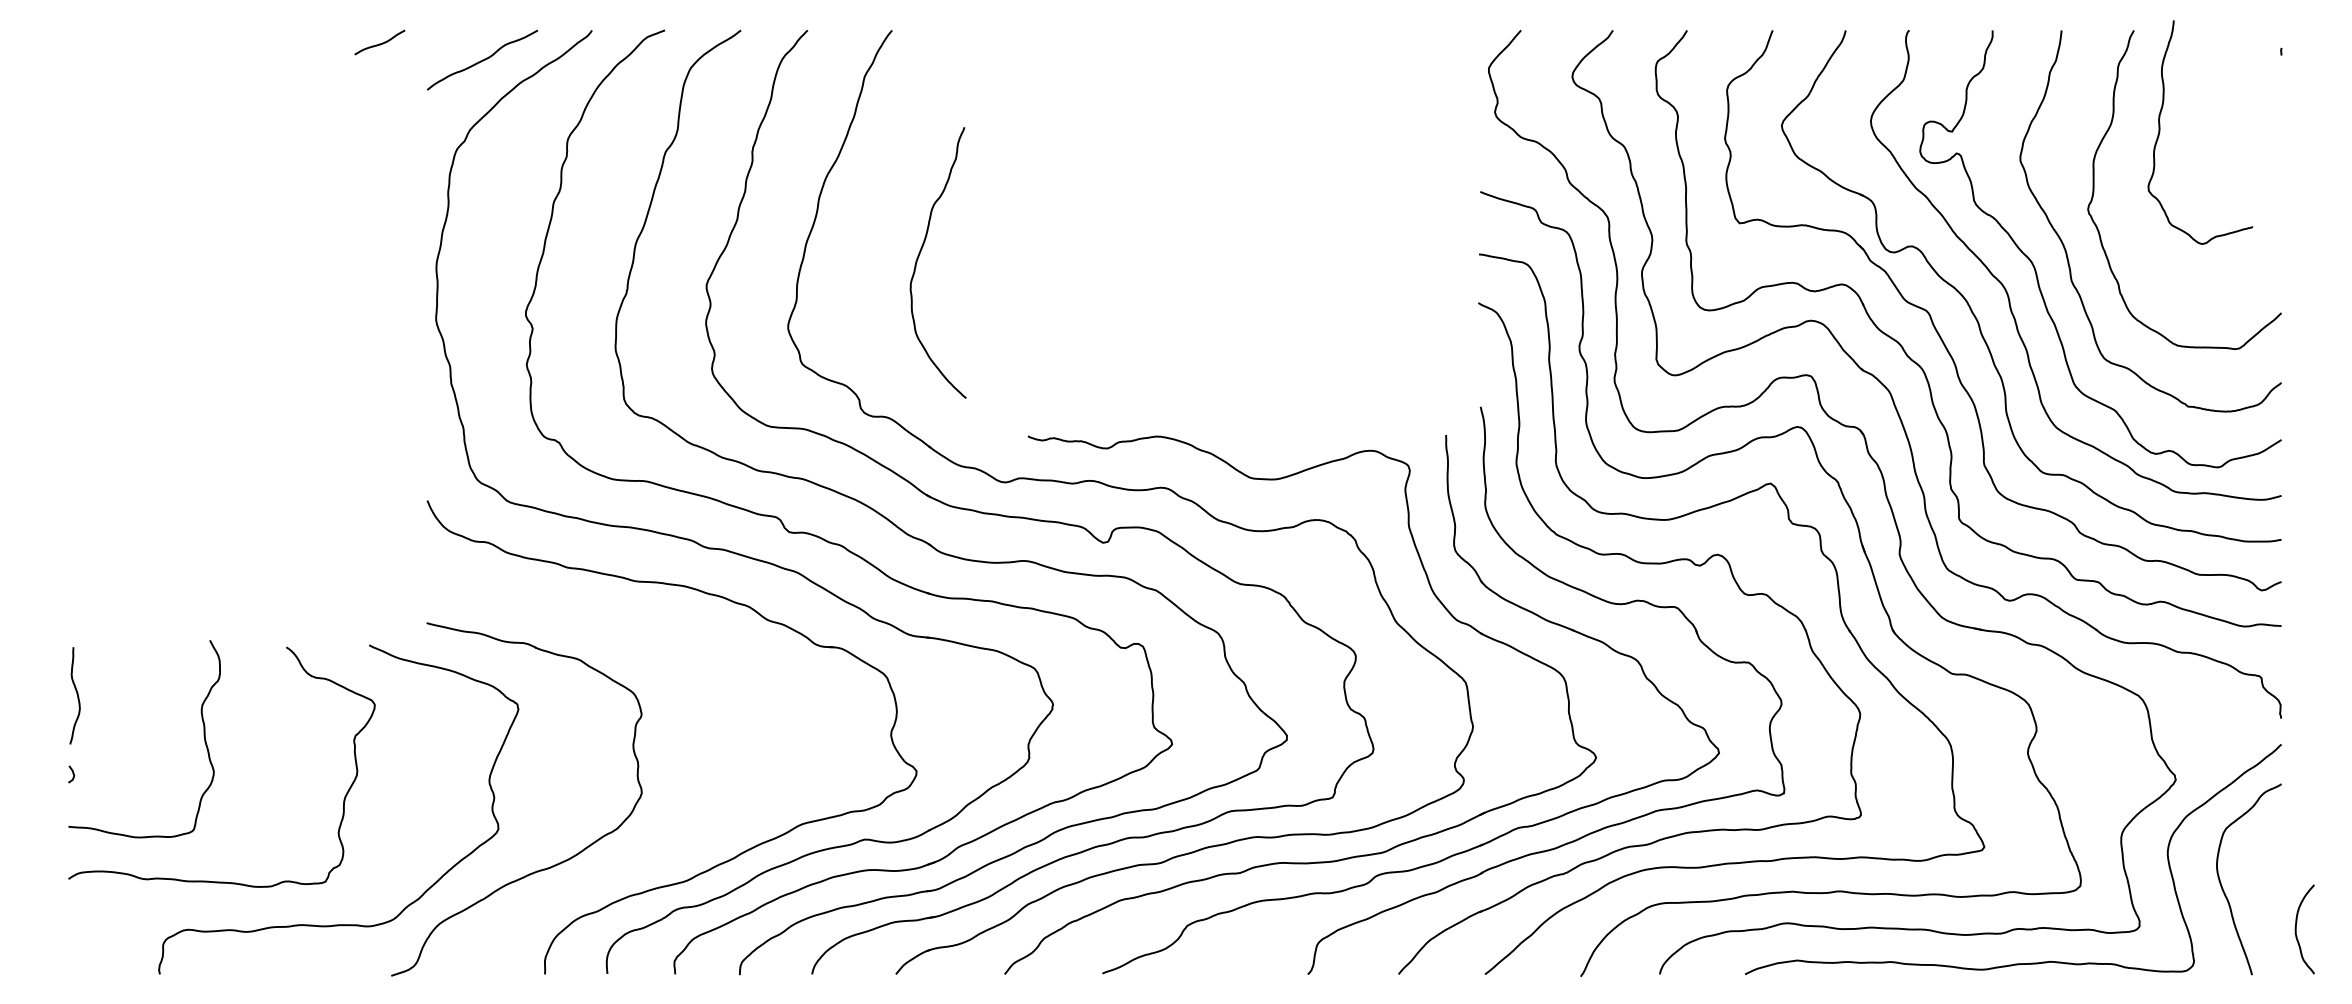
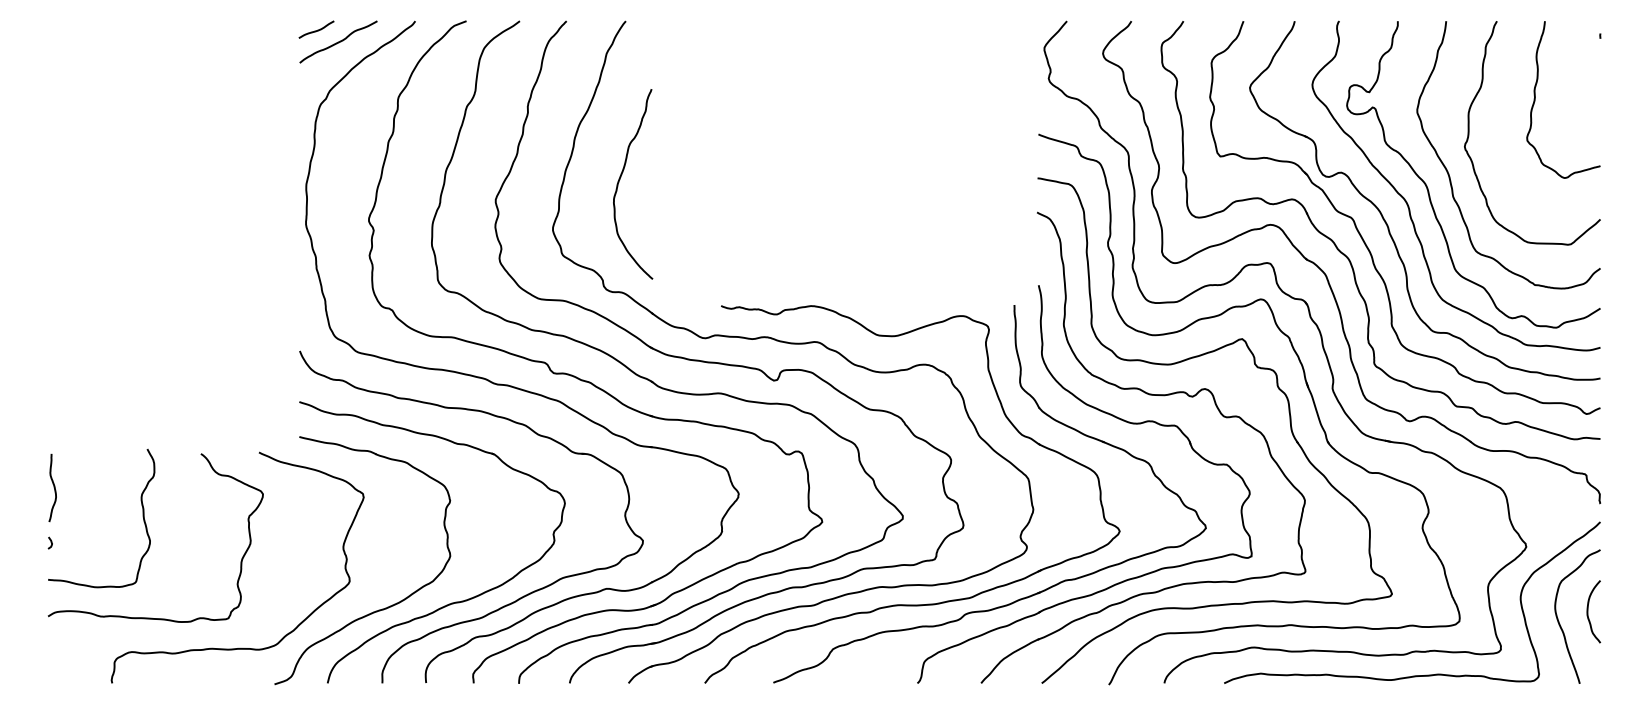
curve: (381, 42) -> (317, 29), moved
curve: (2160, 132) -> (1535, 99), moved
curve: (921, 253) -> (621, 177), moved
part: (643, 859) -> (451, 602), added
curve: (2297, 928) -> (1588, 611), moved

